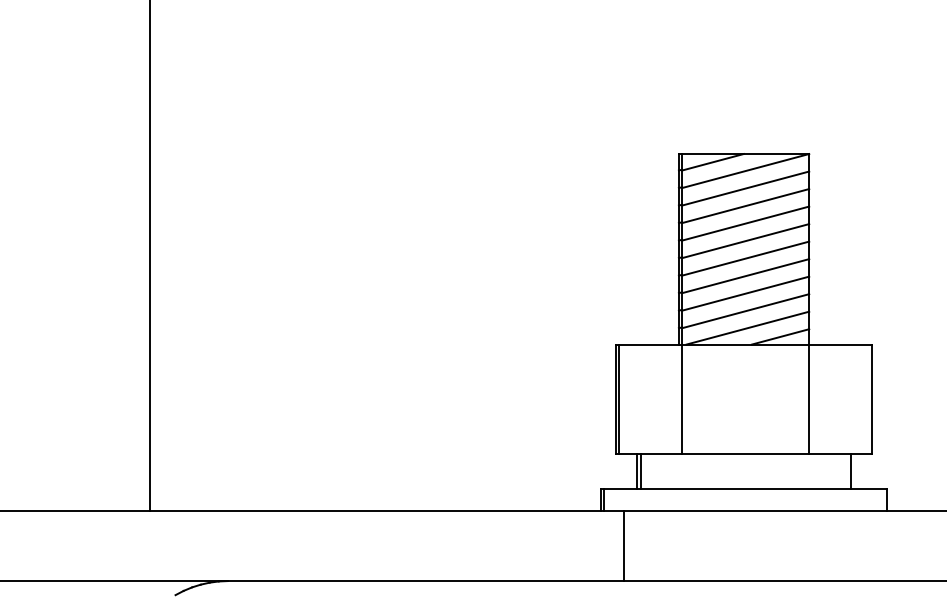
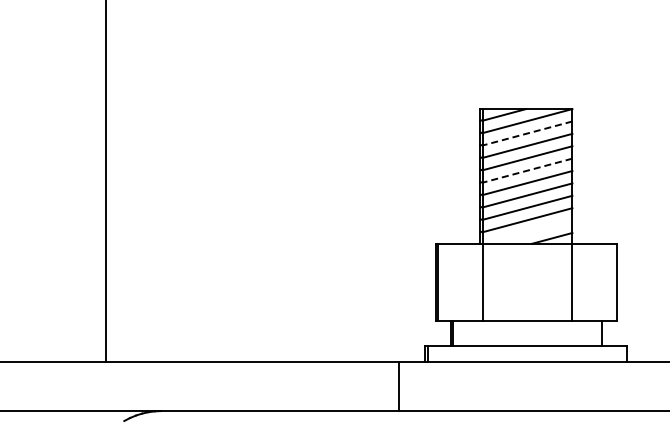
line: (745, 188) -> (527, 133), solid -> dashed
line: (745, 240) -> (527, 170), solid -> dashed
line: (747, 327) -> (528, 231), removed
line: (624, 546) -> (398, 386), moved

